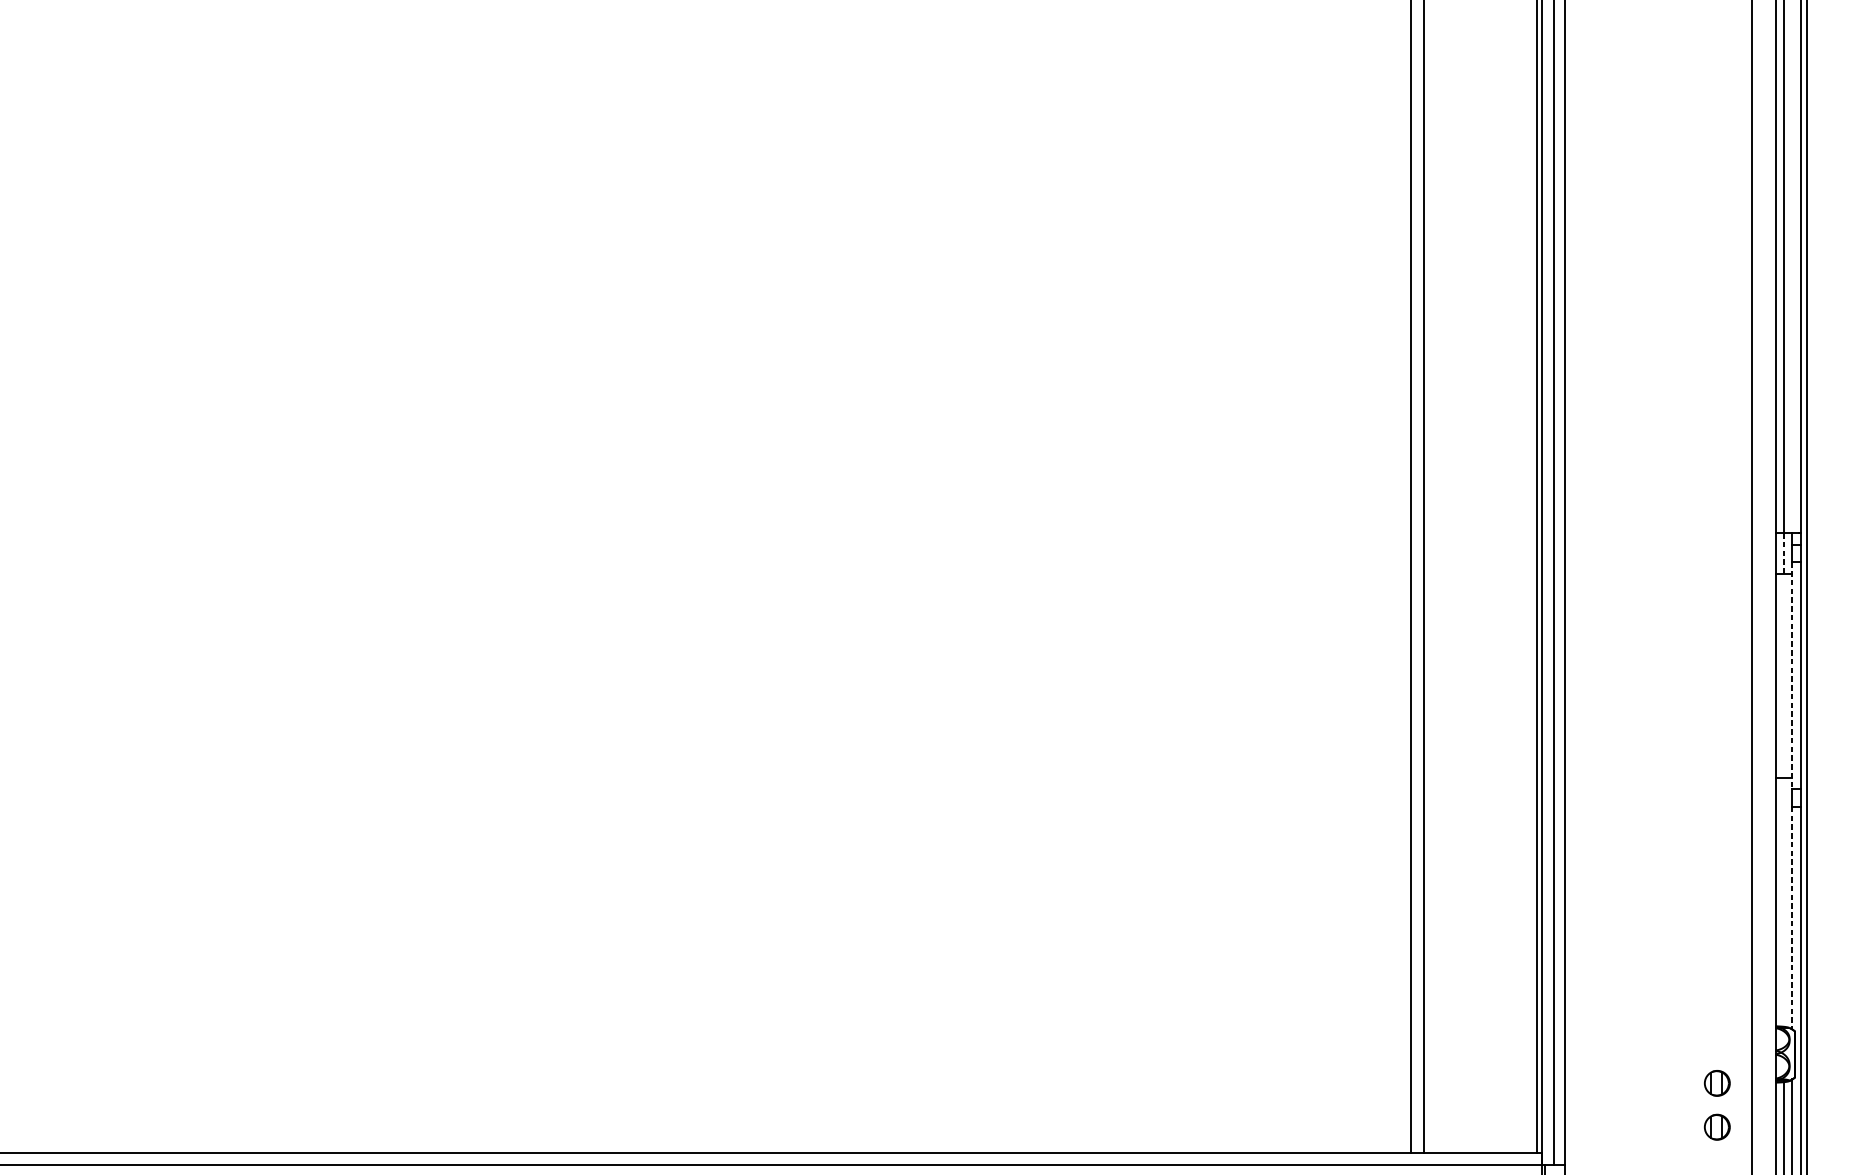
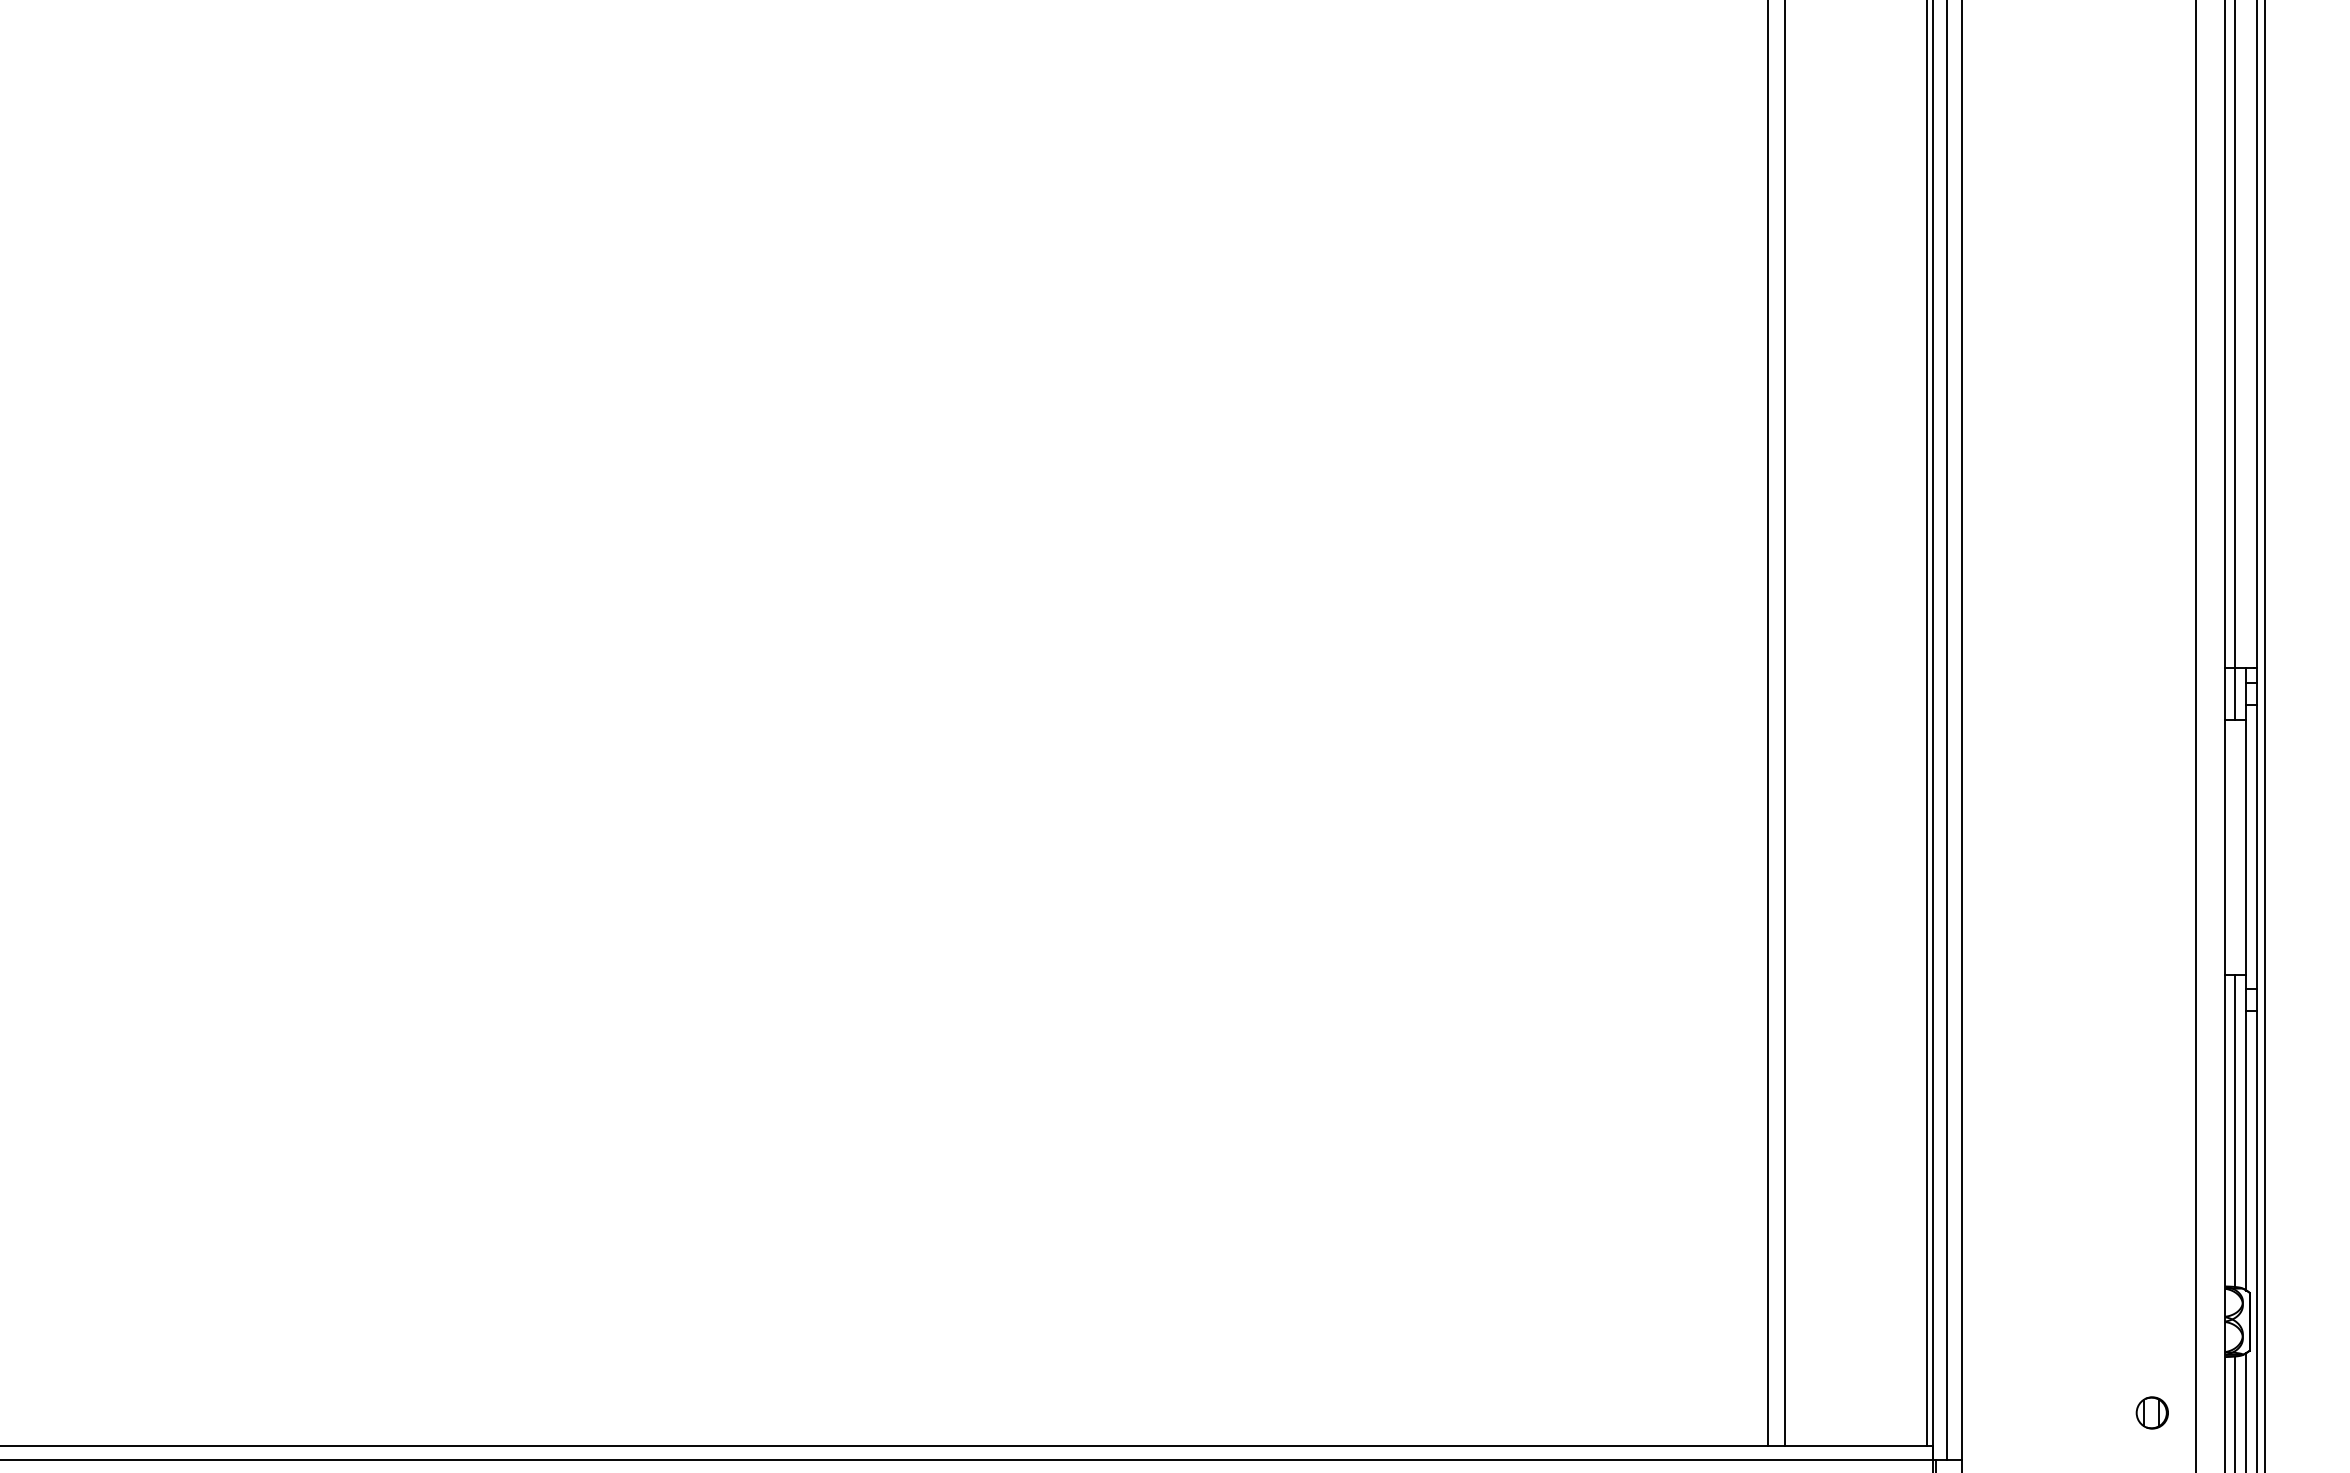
line: (1783, 553) -> (2235, 694), dashed -> solid
line: (1792, 676) -> (2246, 847), dashed -> solid
line: (1783, 902) -> (2235, 1131), added
line: (1792, 917) -> (2246, 1150), dashed -> solid
part: (1716, 1082) -> (2151, 1357), removed

